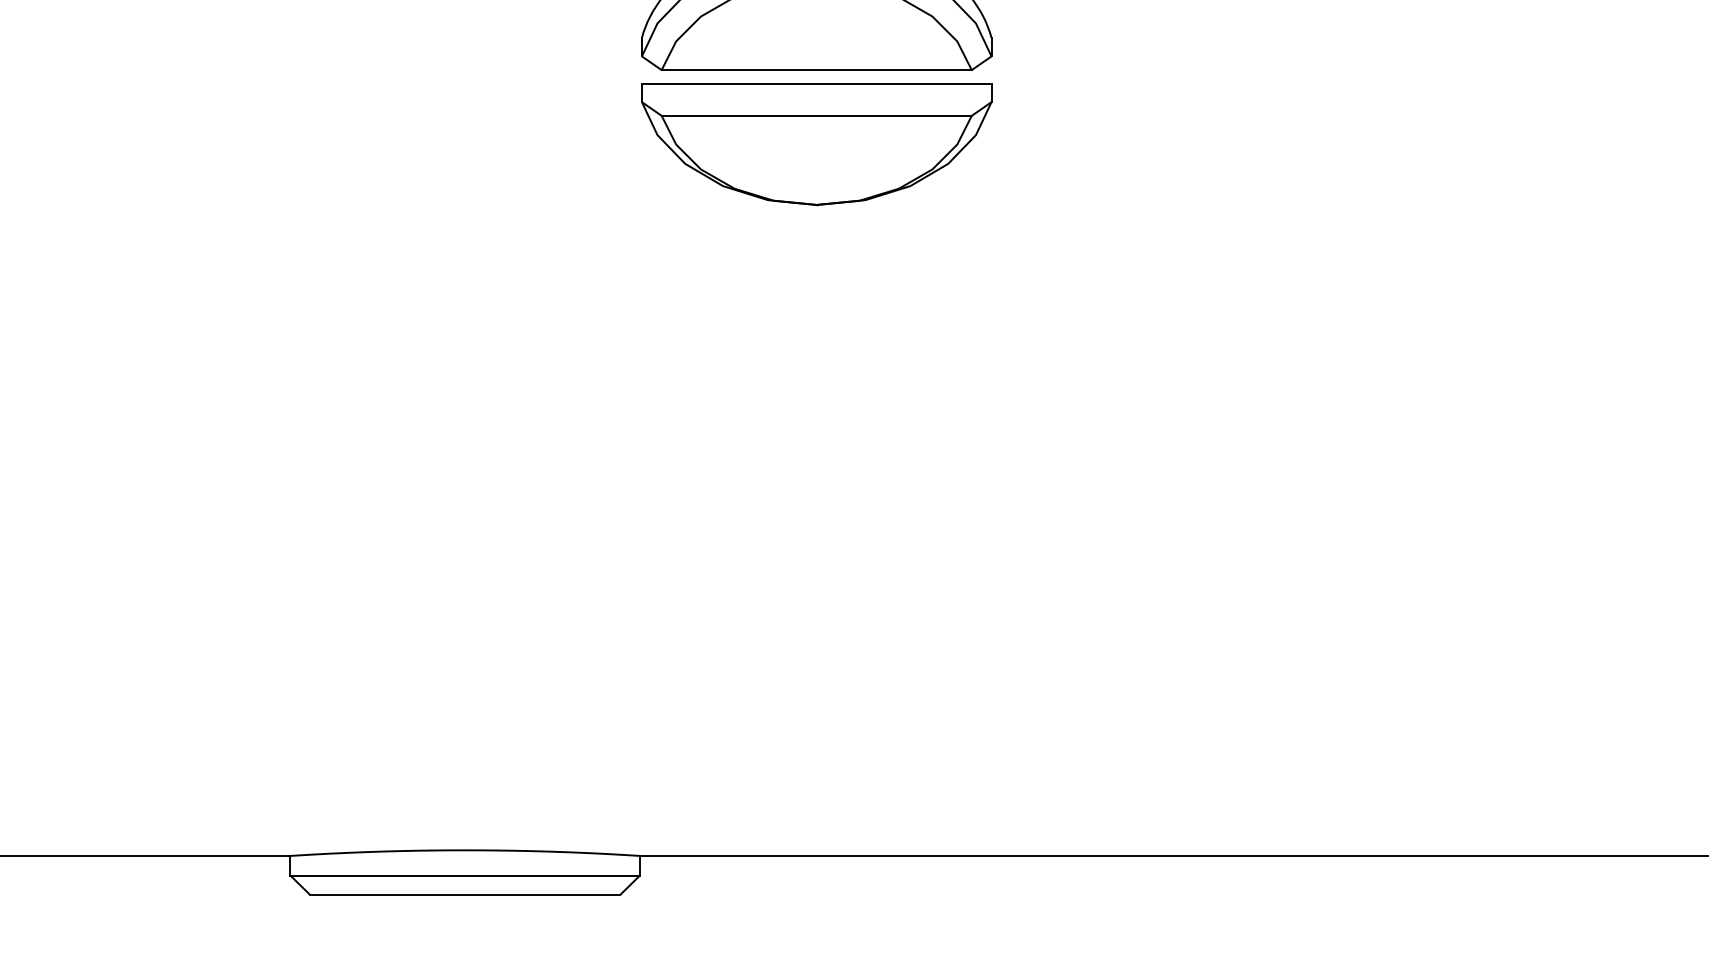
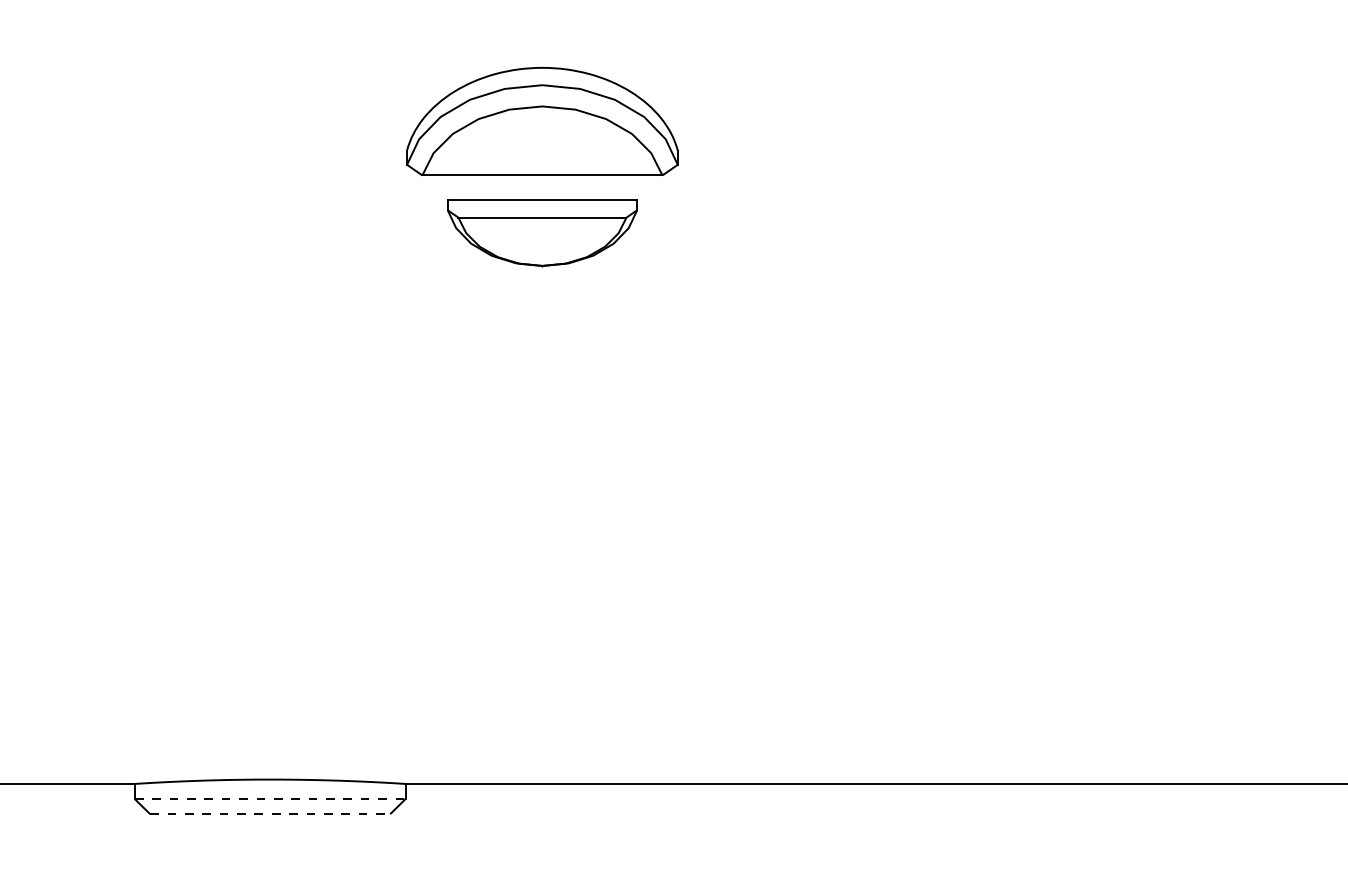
part: (816, 145) -> (542, 233), size x0.7
line: (465, 876) -> (270, 799), solid -> dashed
line: (465, 895) -> (270, 814), solid -> dashed

